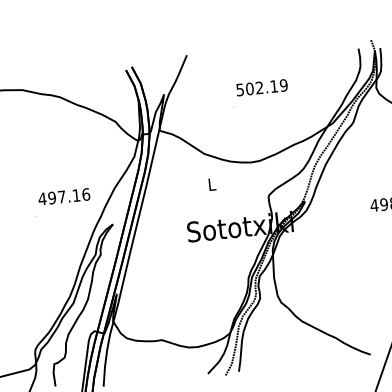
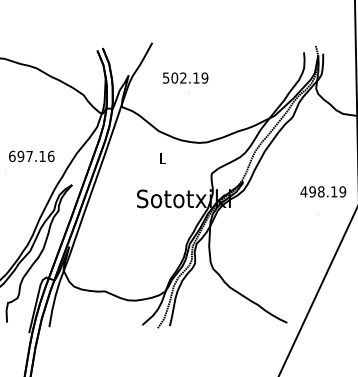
text: (261, 87) -> (185, 77), moved
text: (41, 199) -> (11, 156), 497.16 -> 697.16

